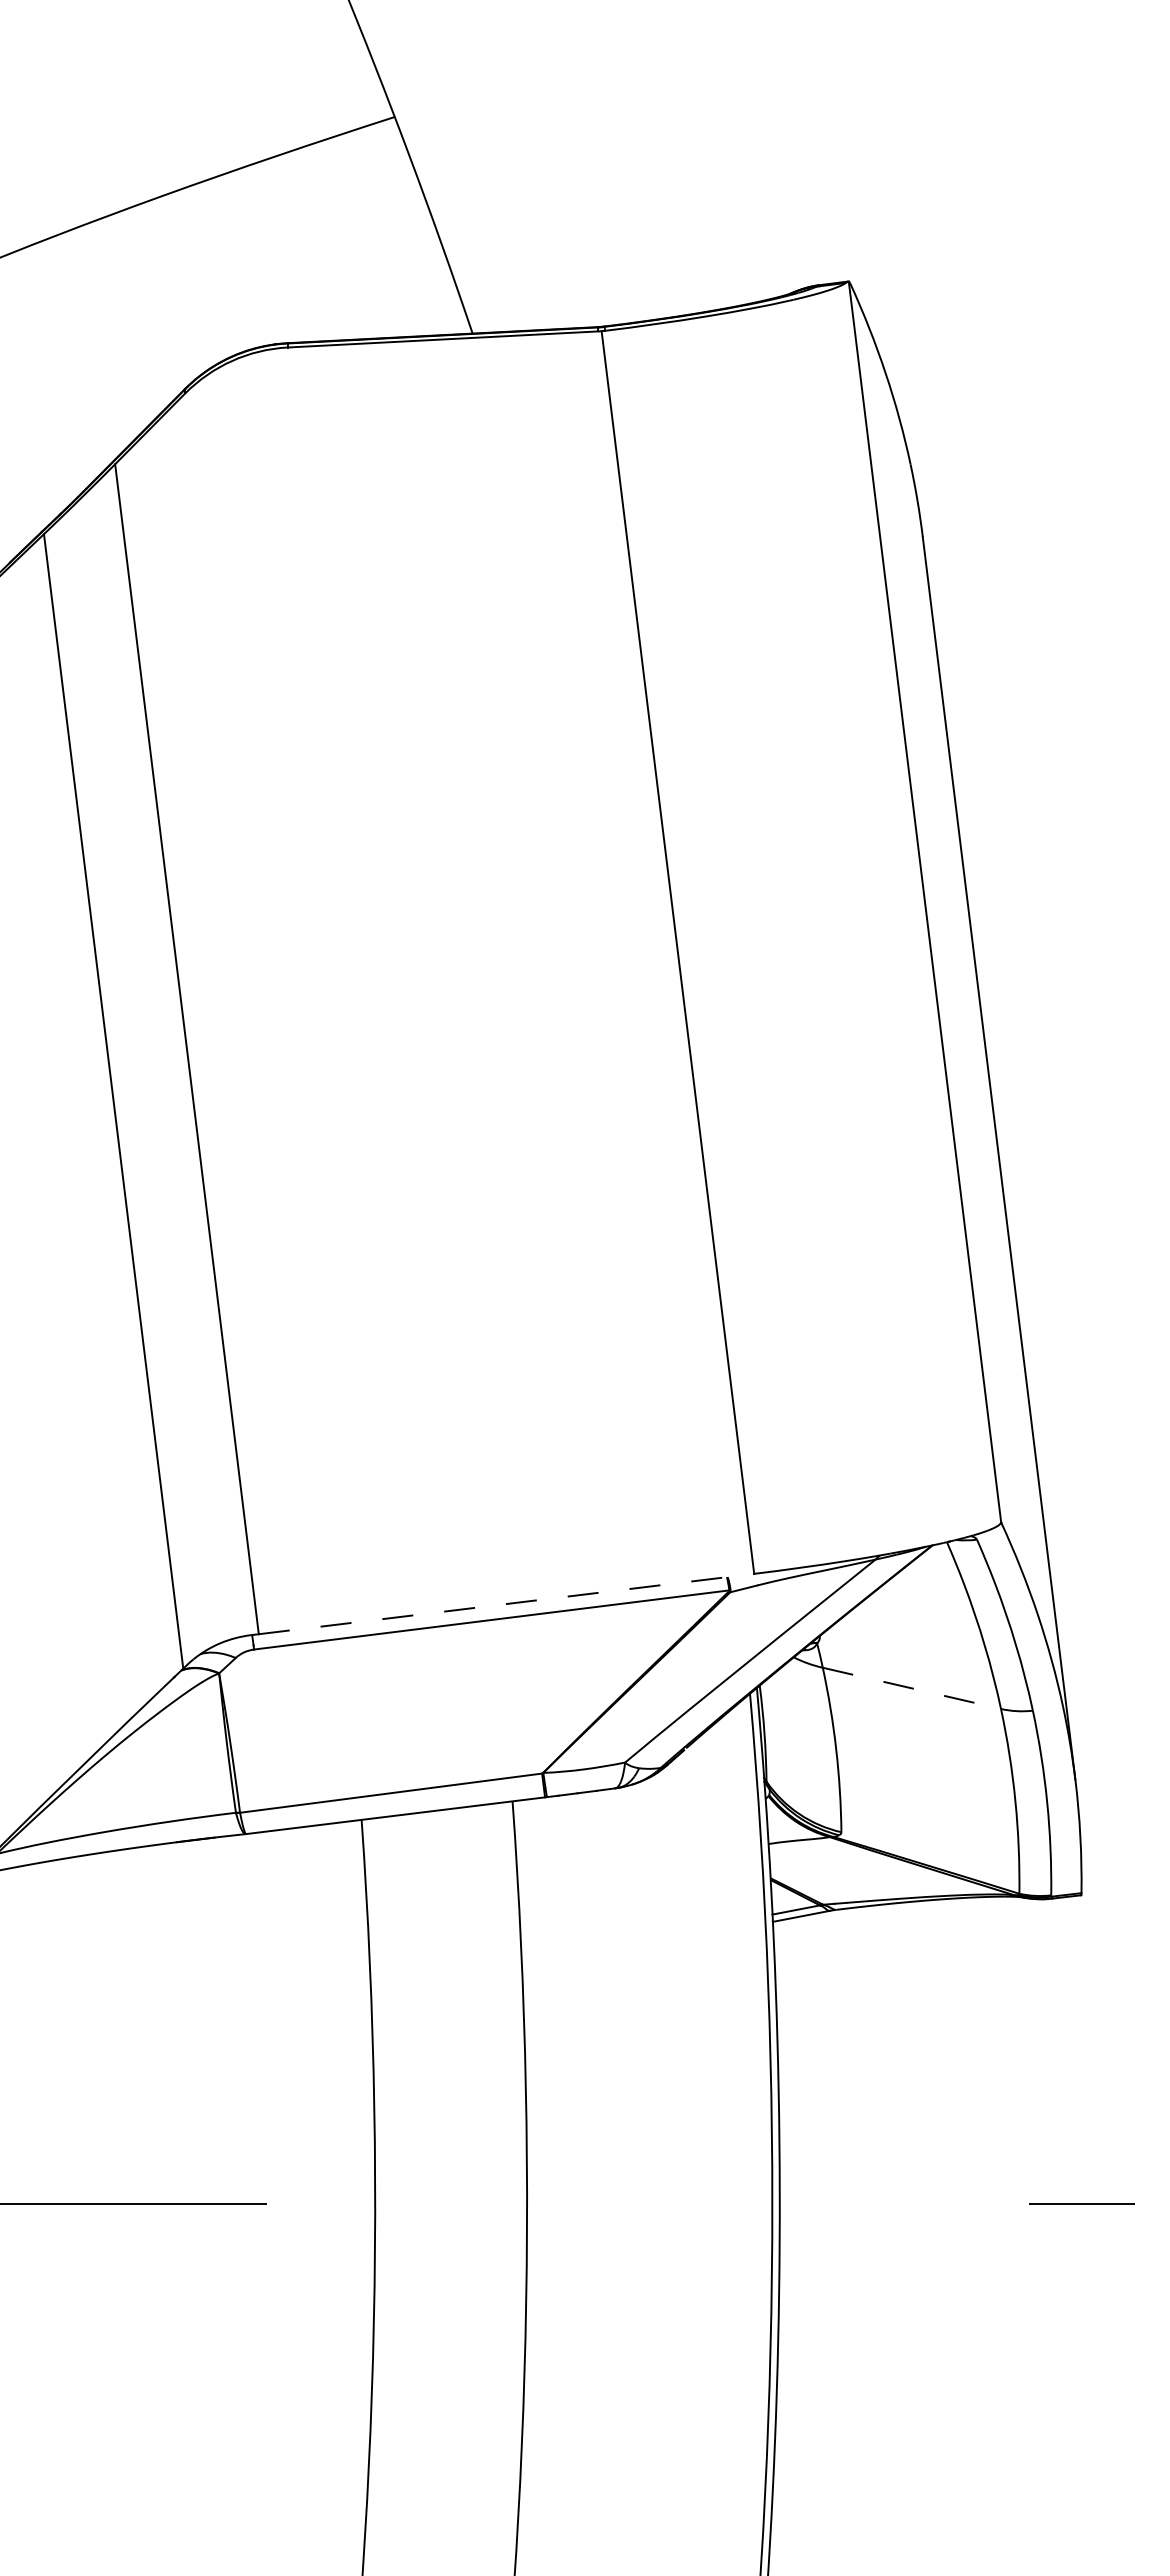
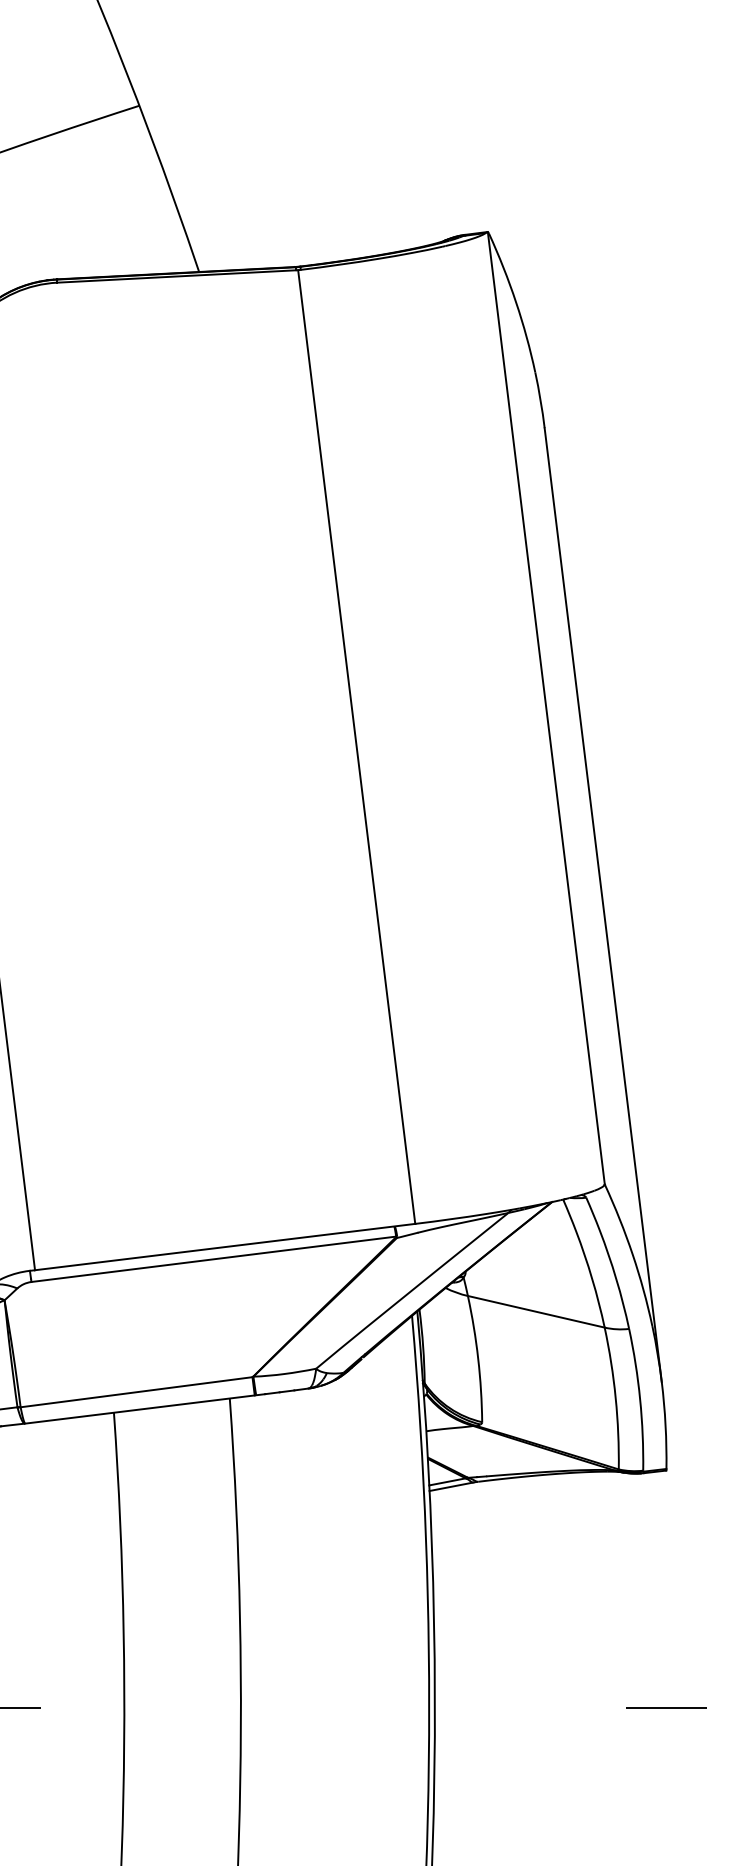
line: (506, 1604) -> (225, 1247), dashed -> solid
line: (912, 1688) -> (536, 1311), dashed -> solid

